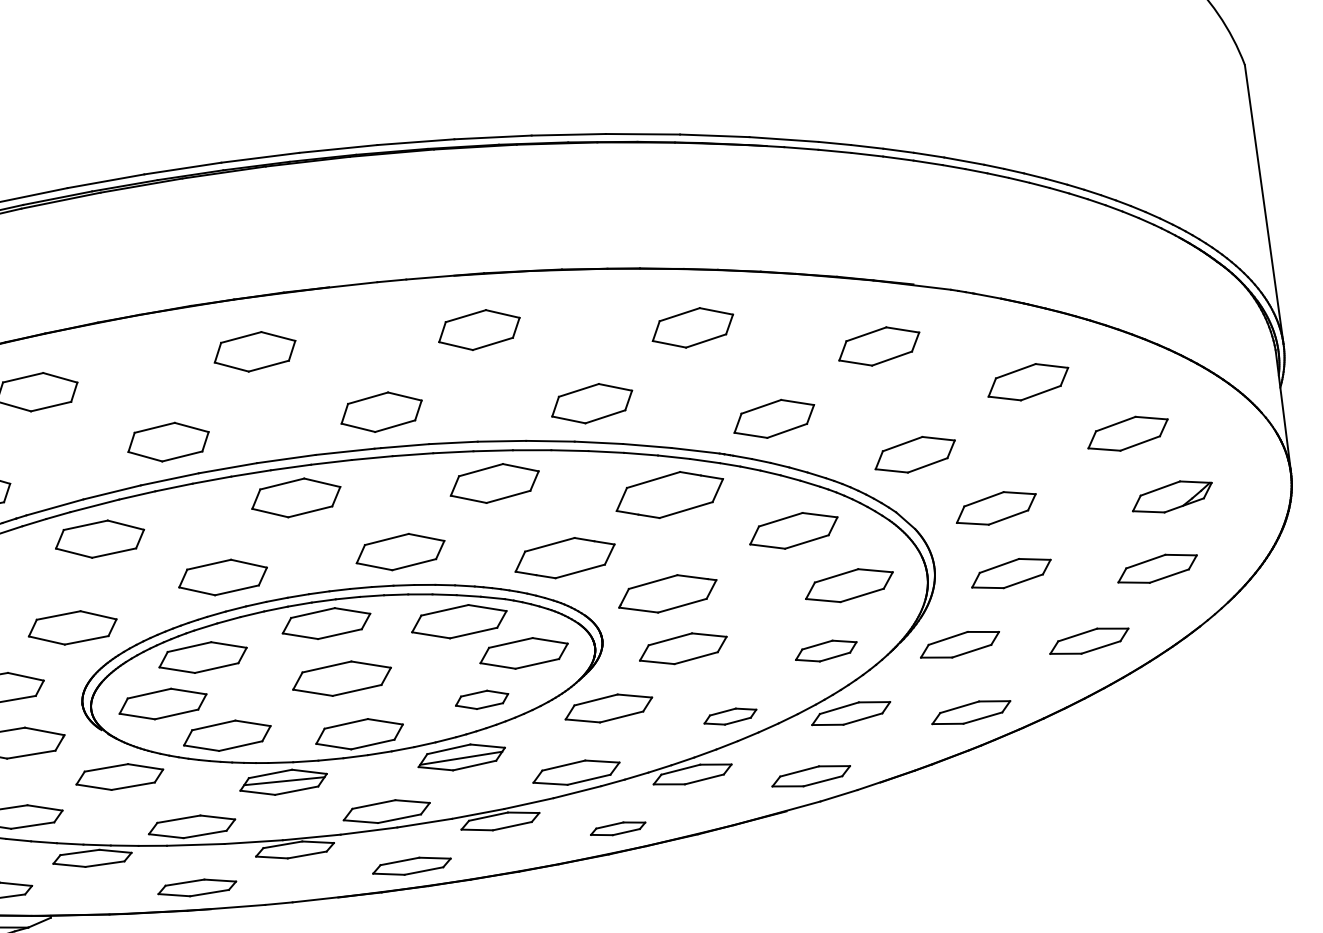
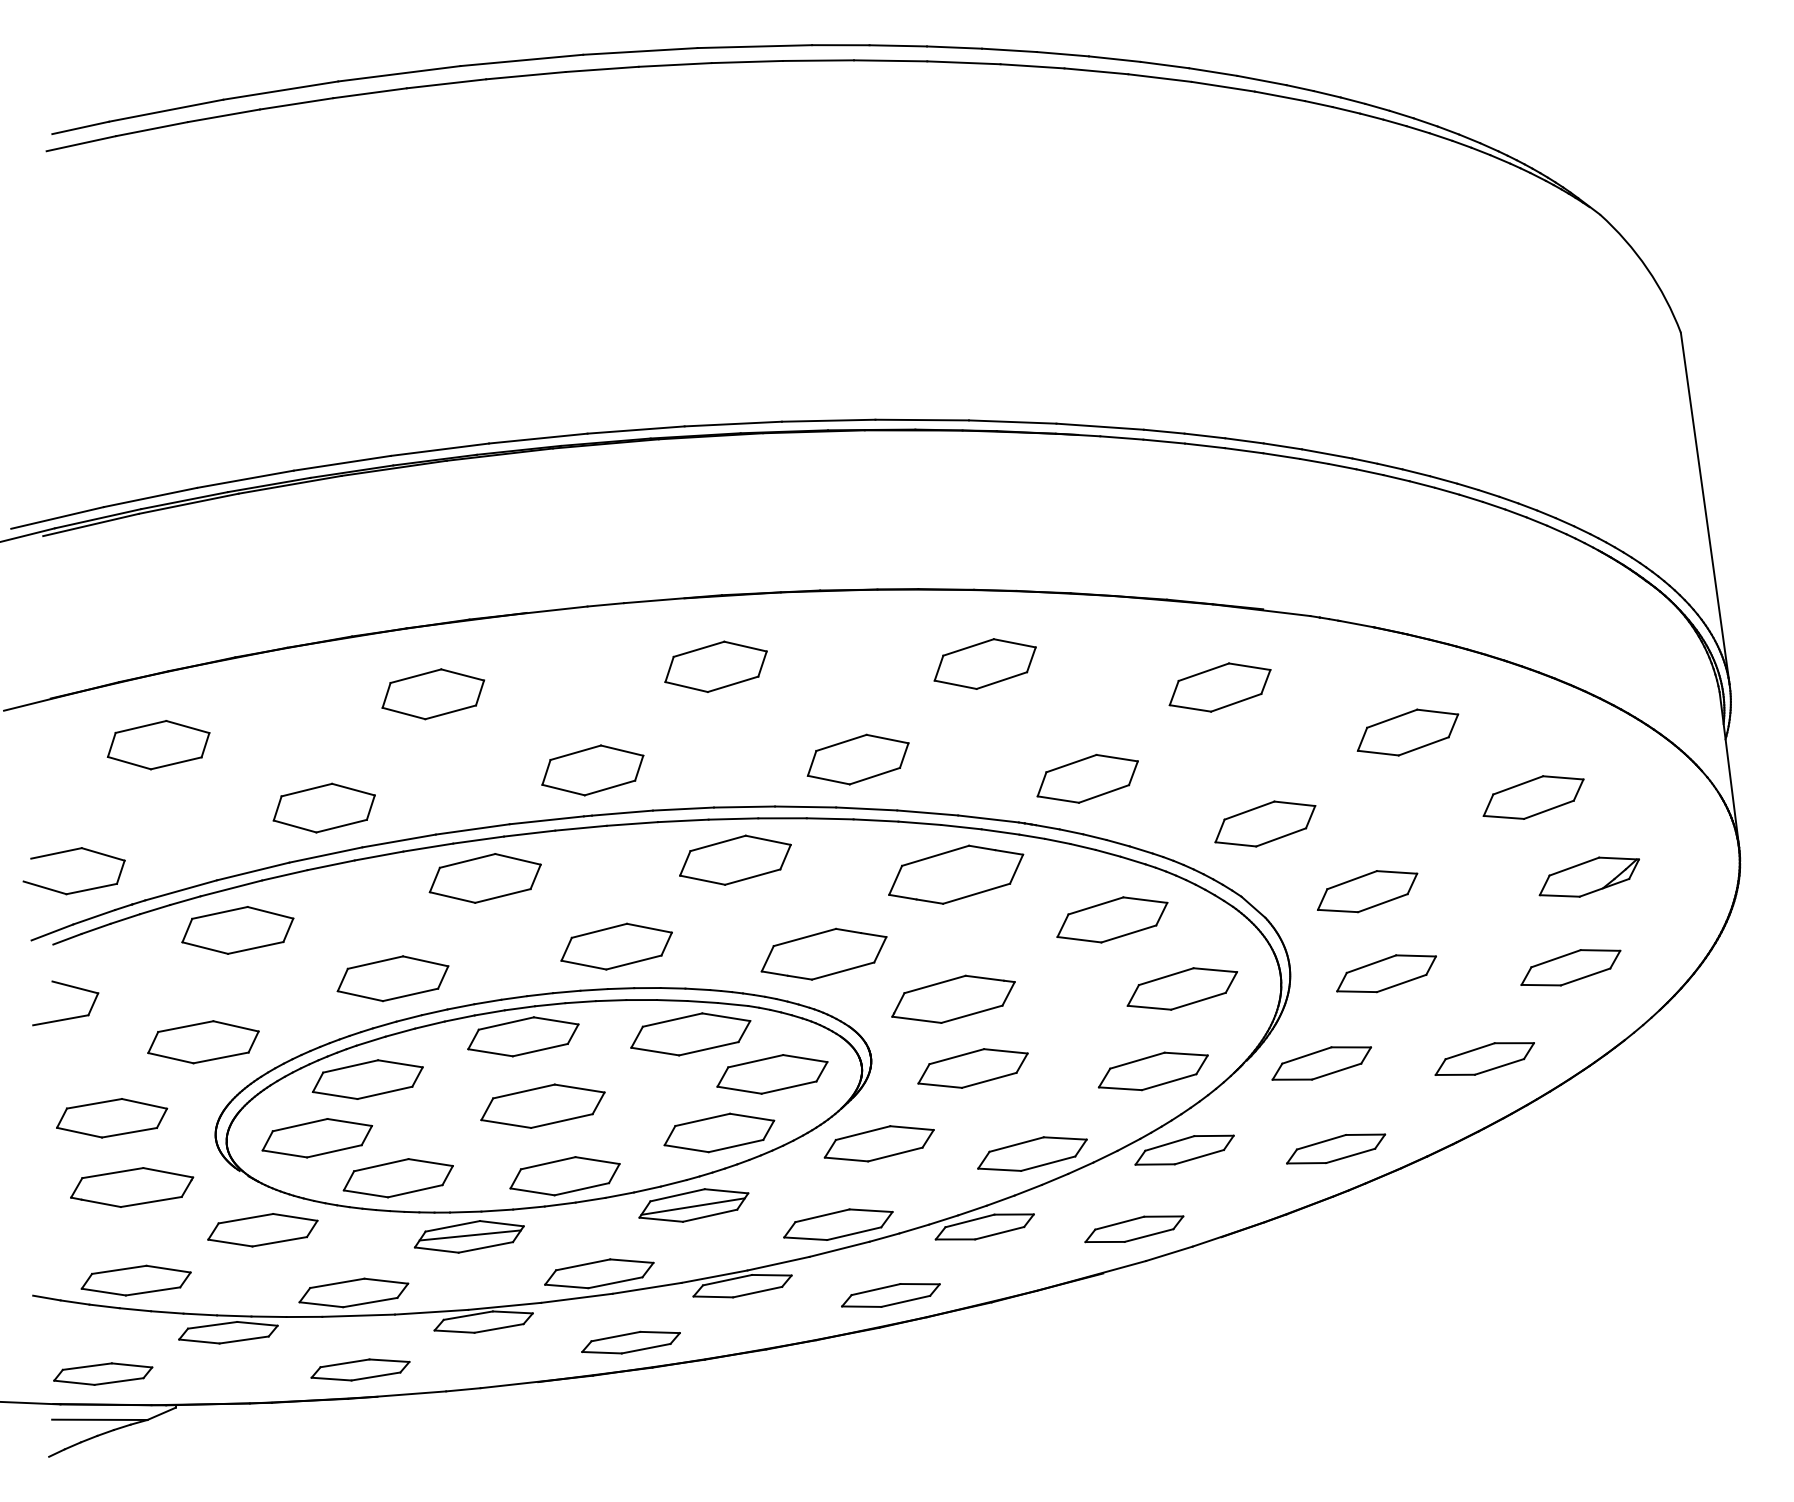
part: (825, 651) -> (1152, 1071), size x1.43
part: (482, 699) -> (719, 1132), size x1.67
part: (730, 716) -> (1032, 1153), size x1.67
part: (617, 828) -> (890, 1295), size x1.43

